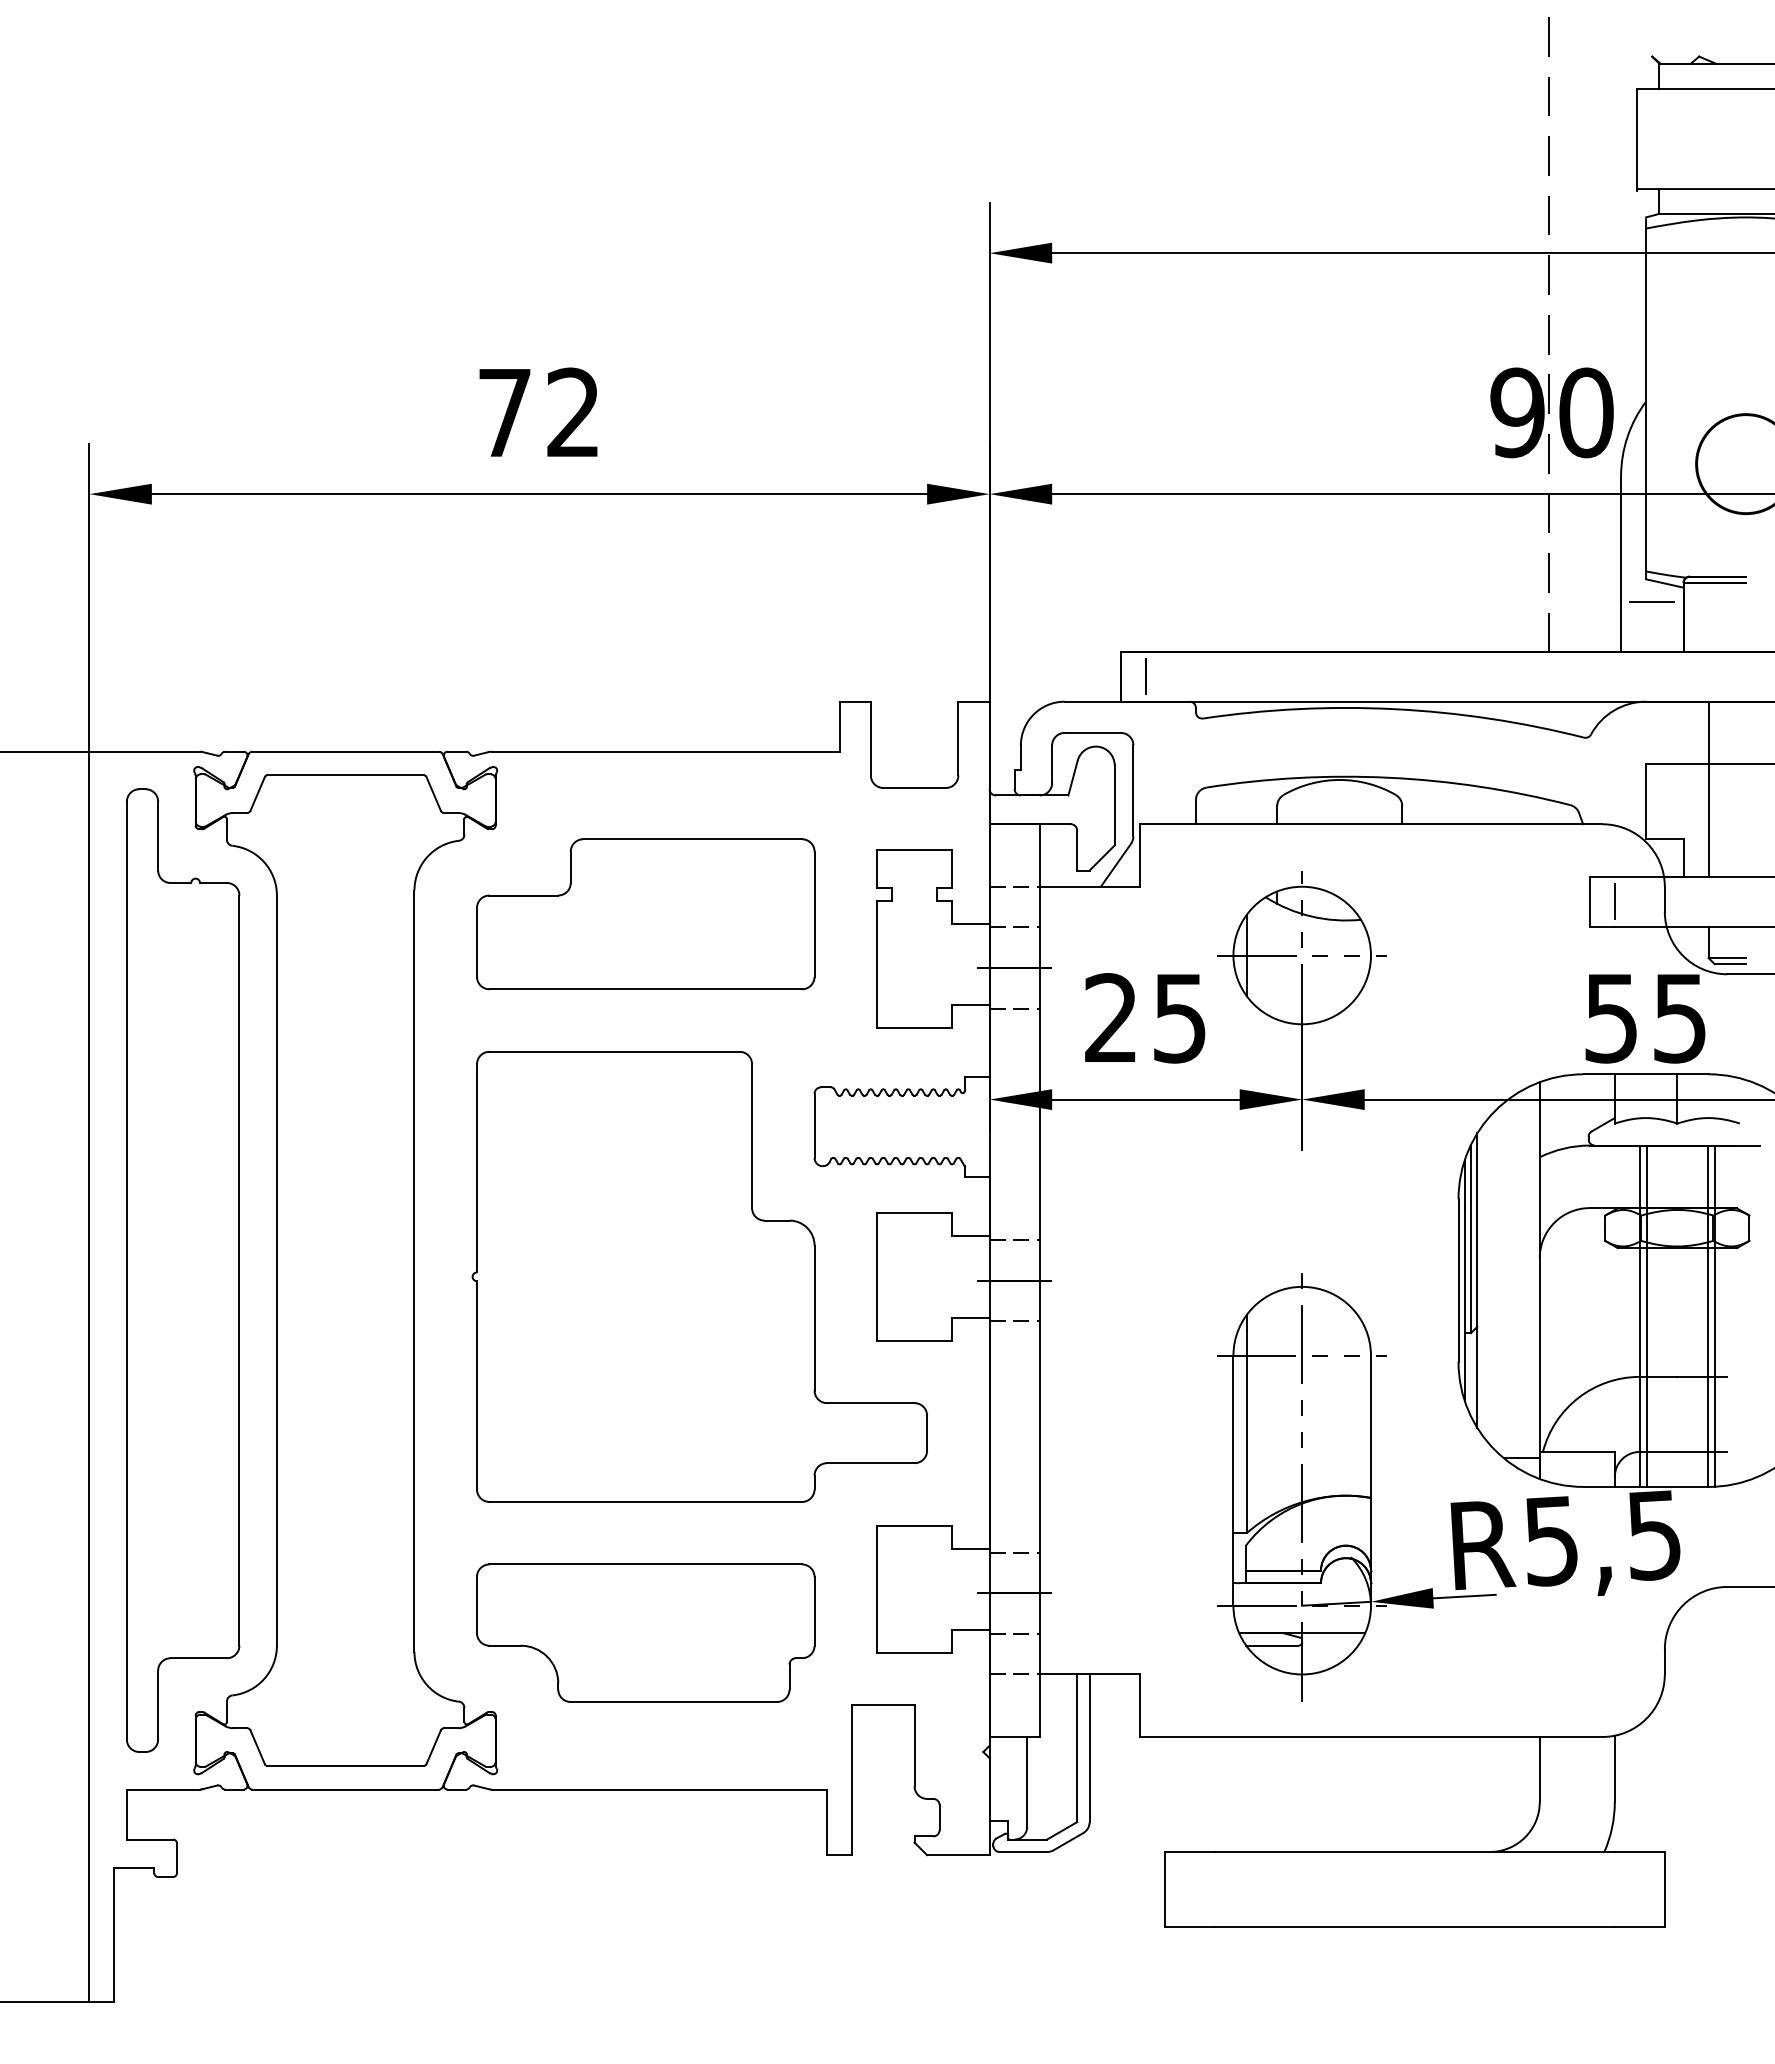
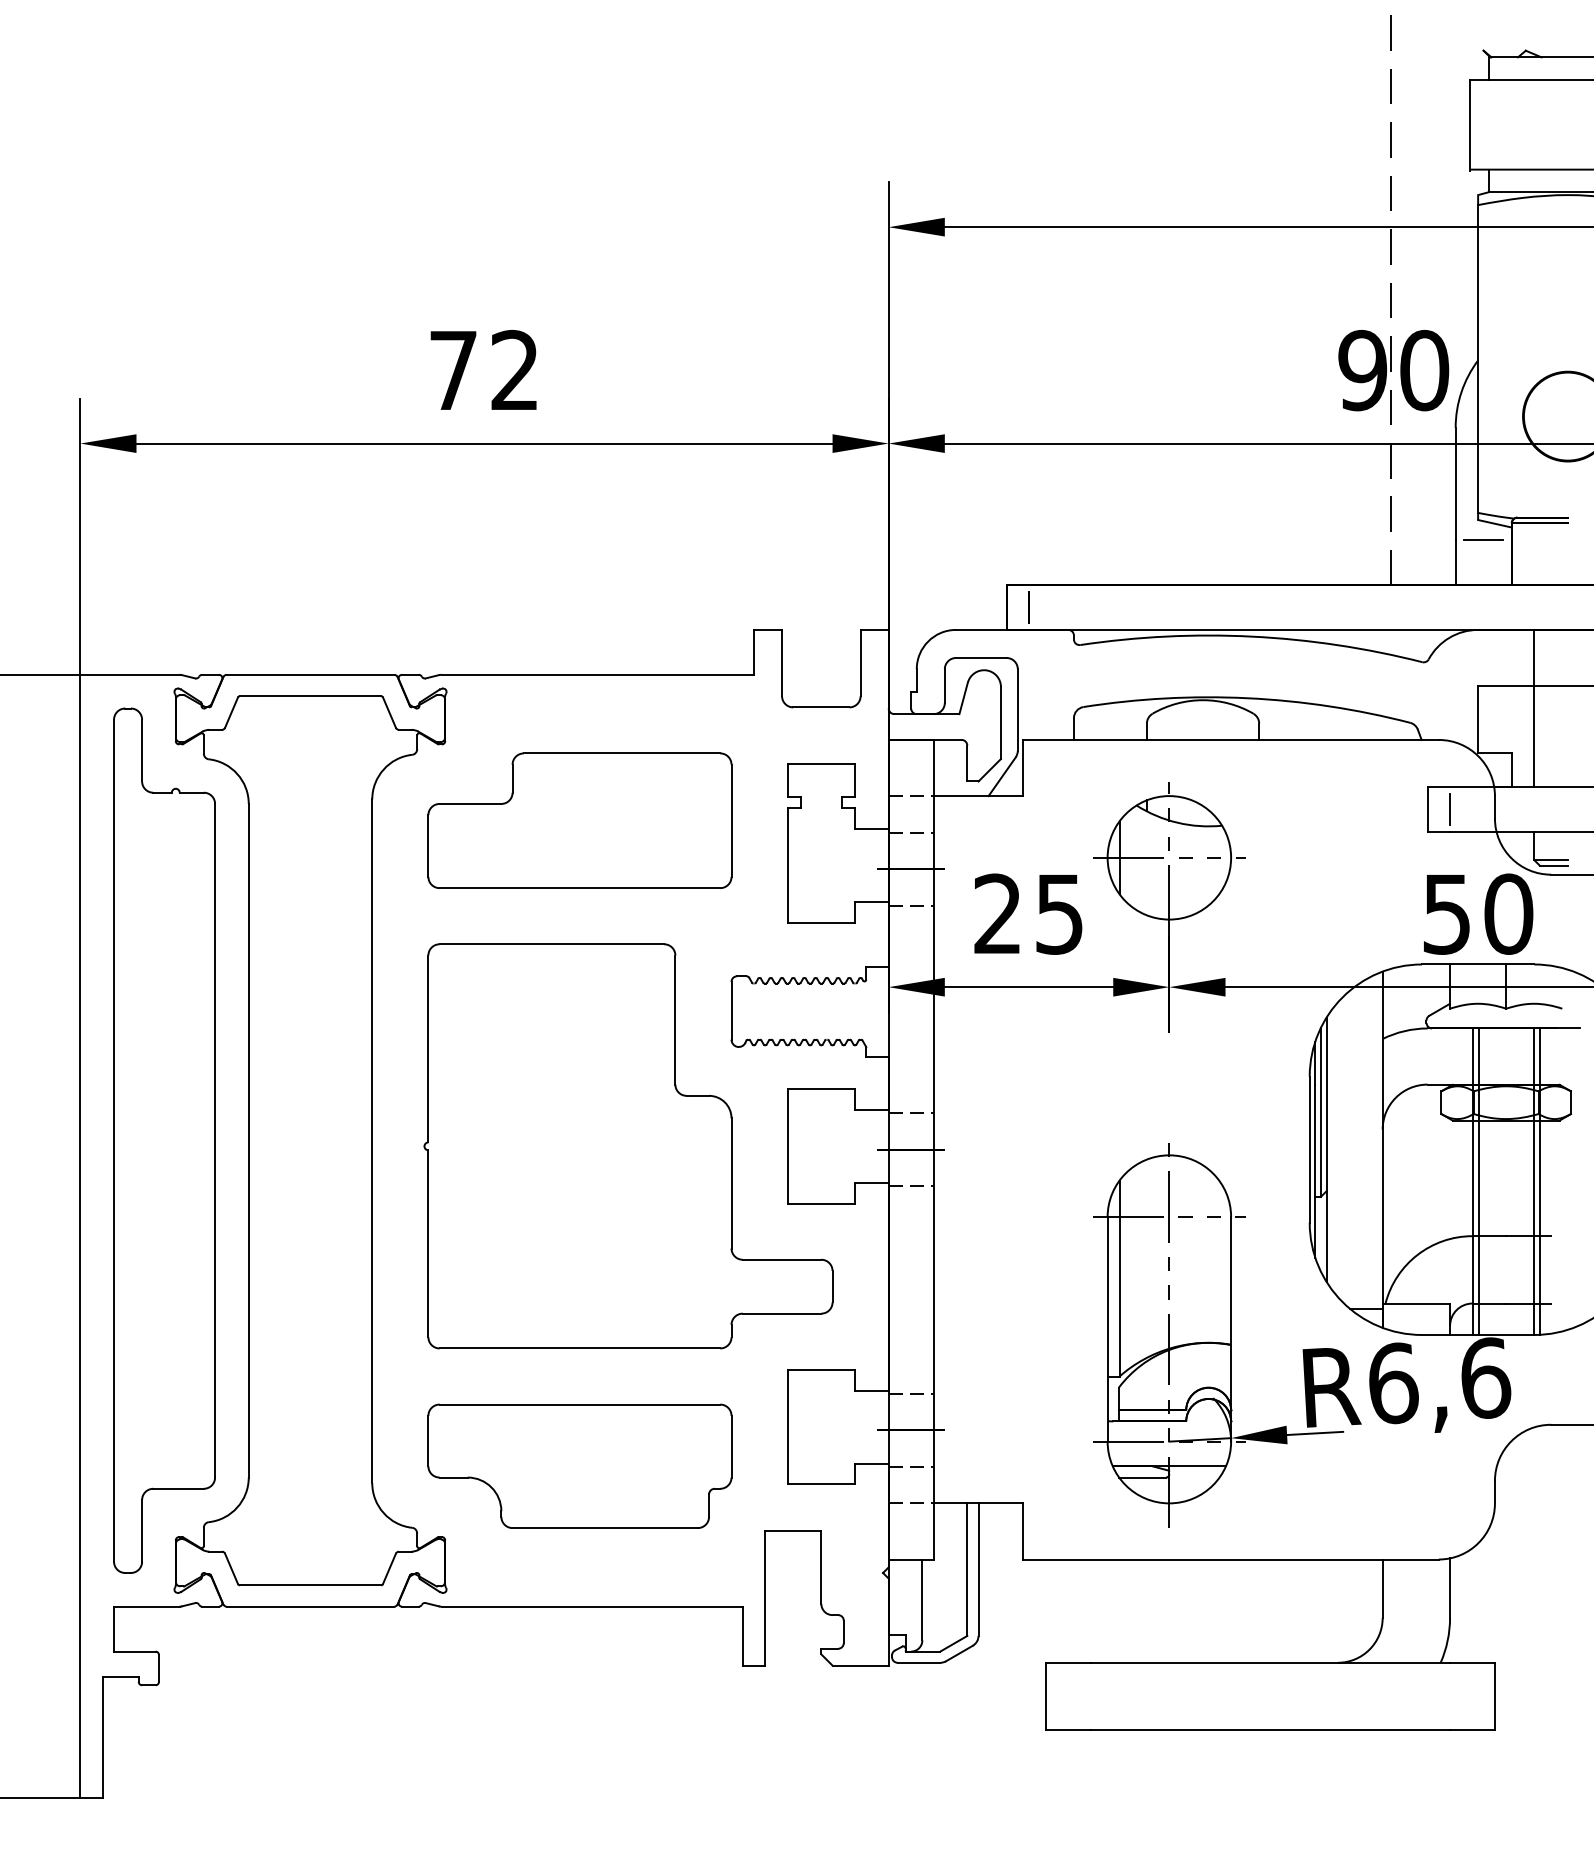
text: (1680, 1018) -> (1509, 914), 55 -> 50
text: (1603, 1537) -> (1439, 1380), R5,5 -> R6,6

